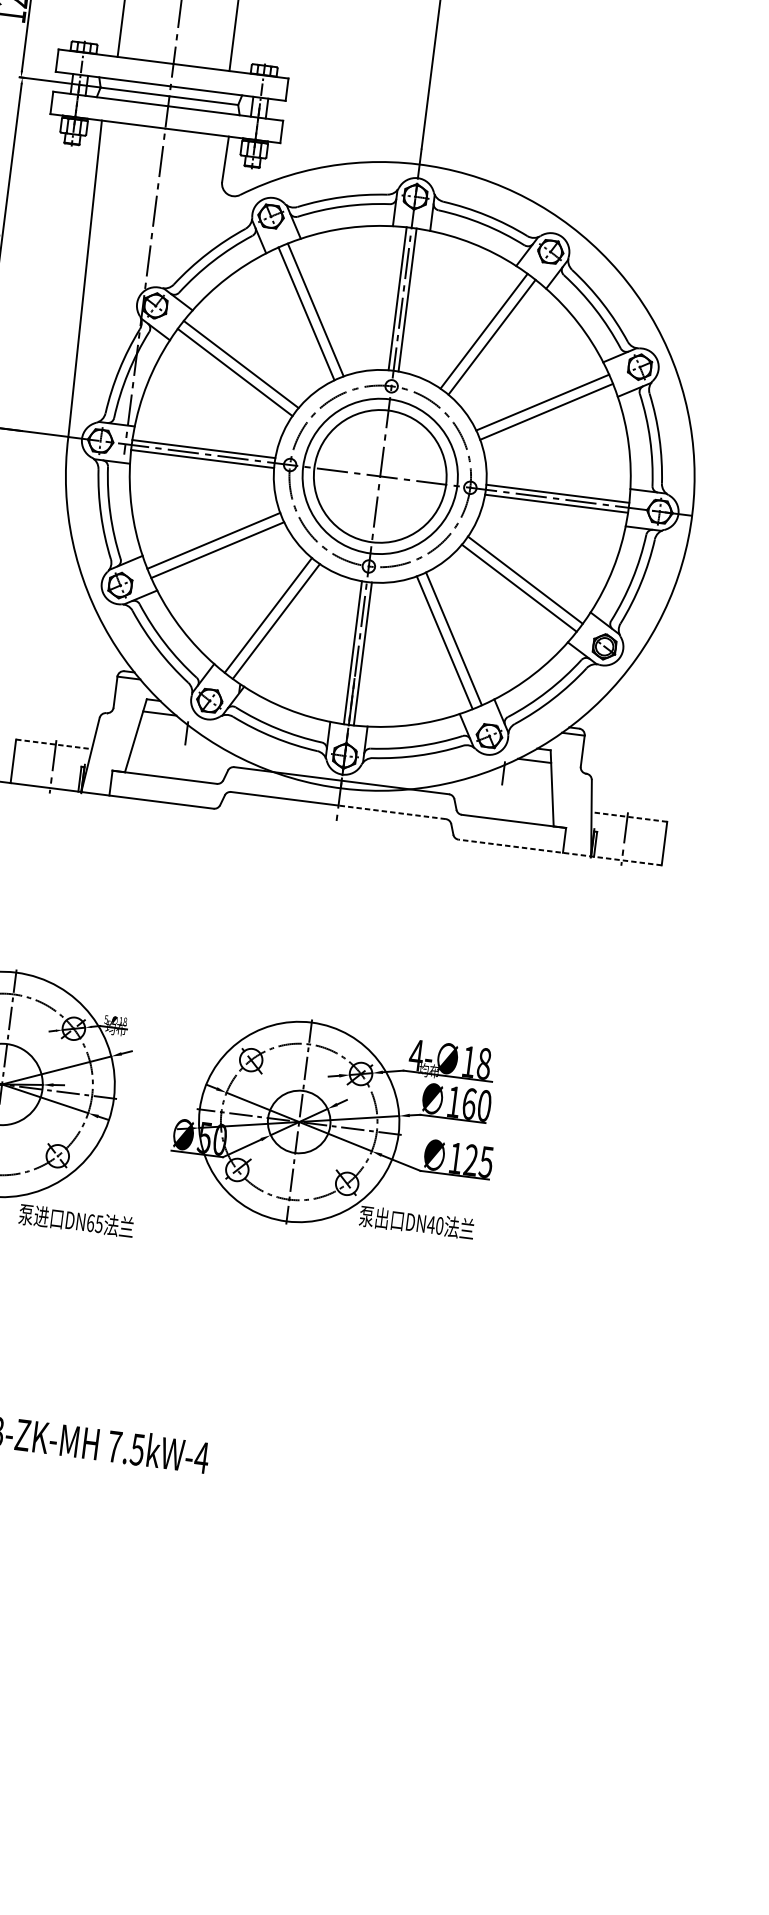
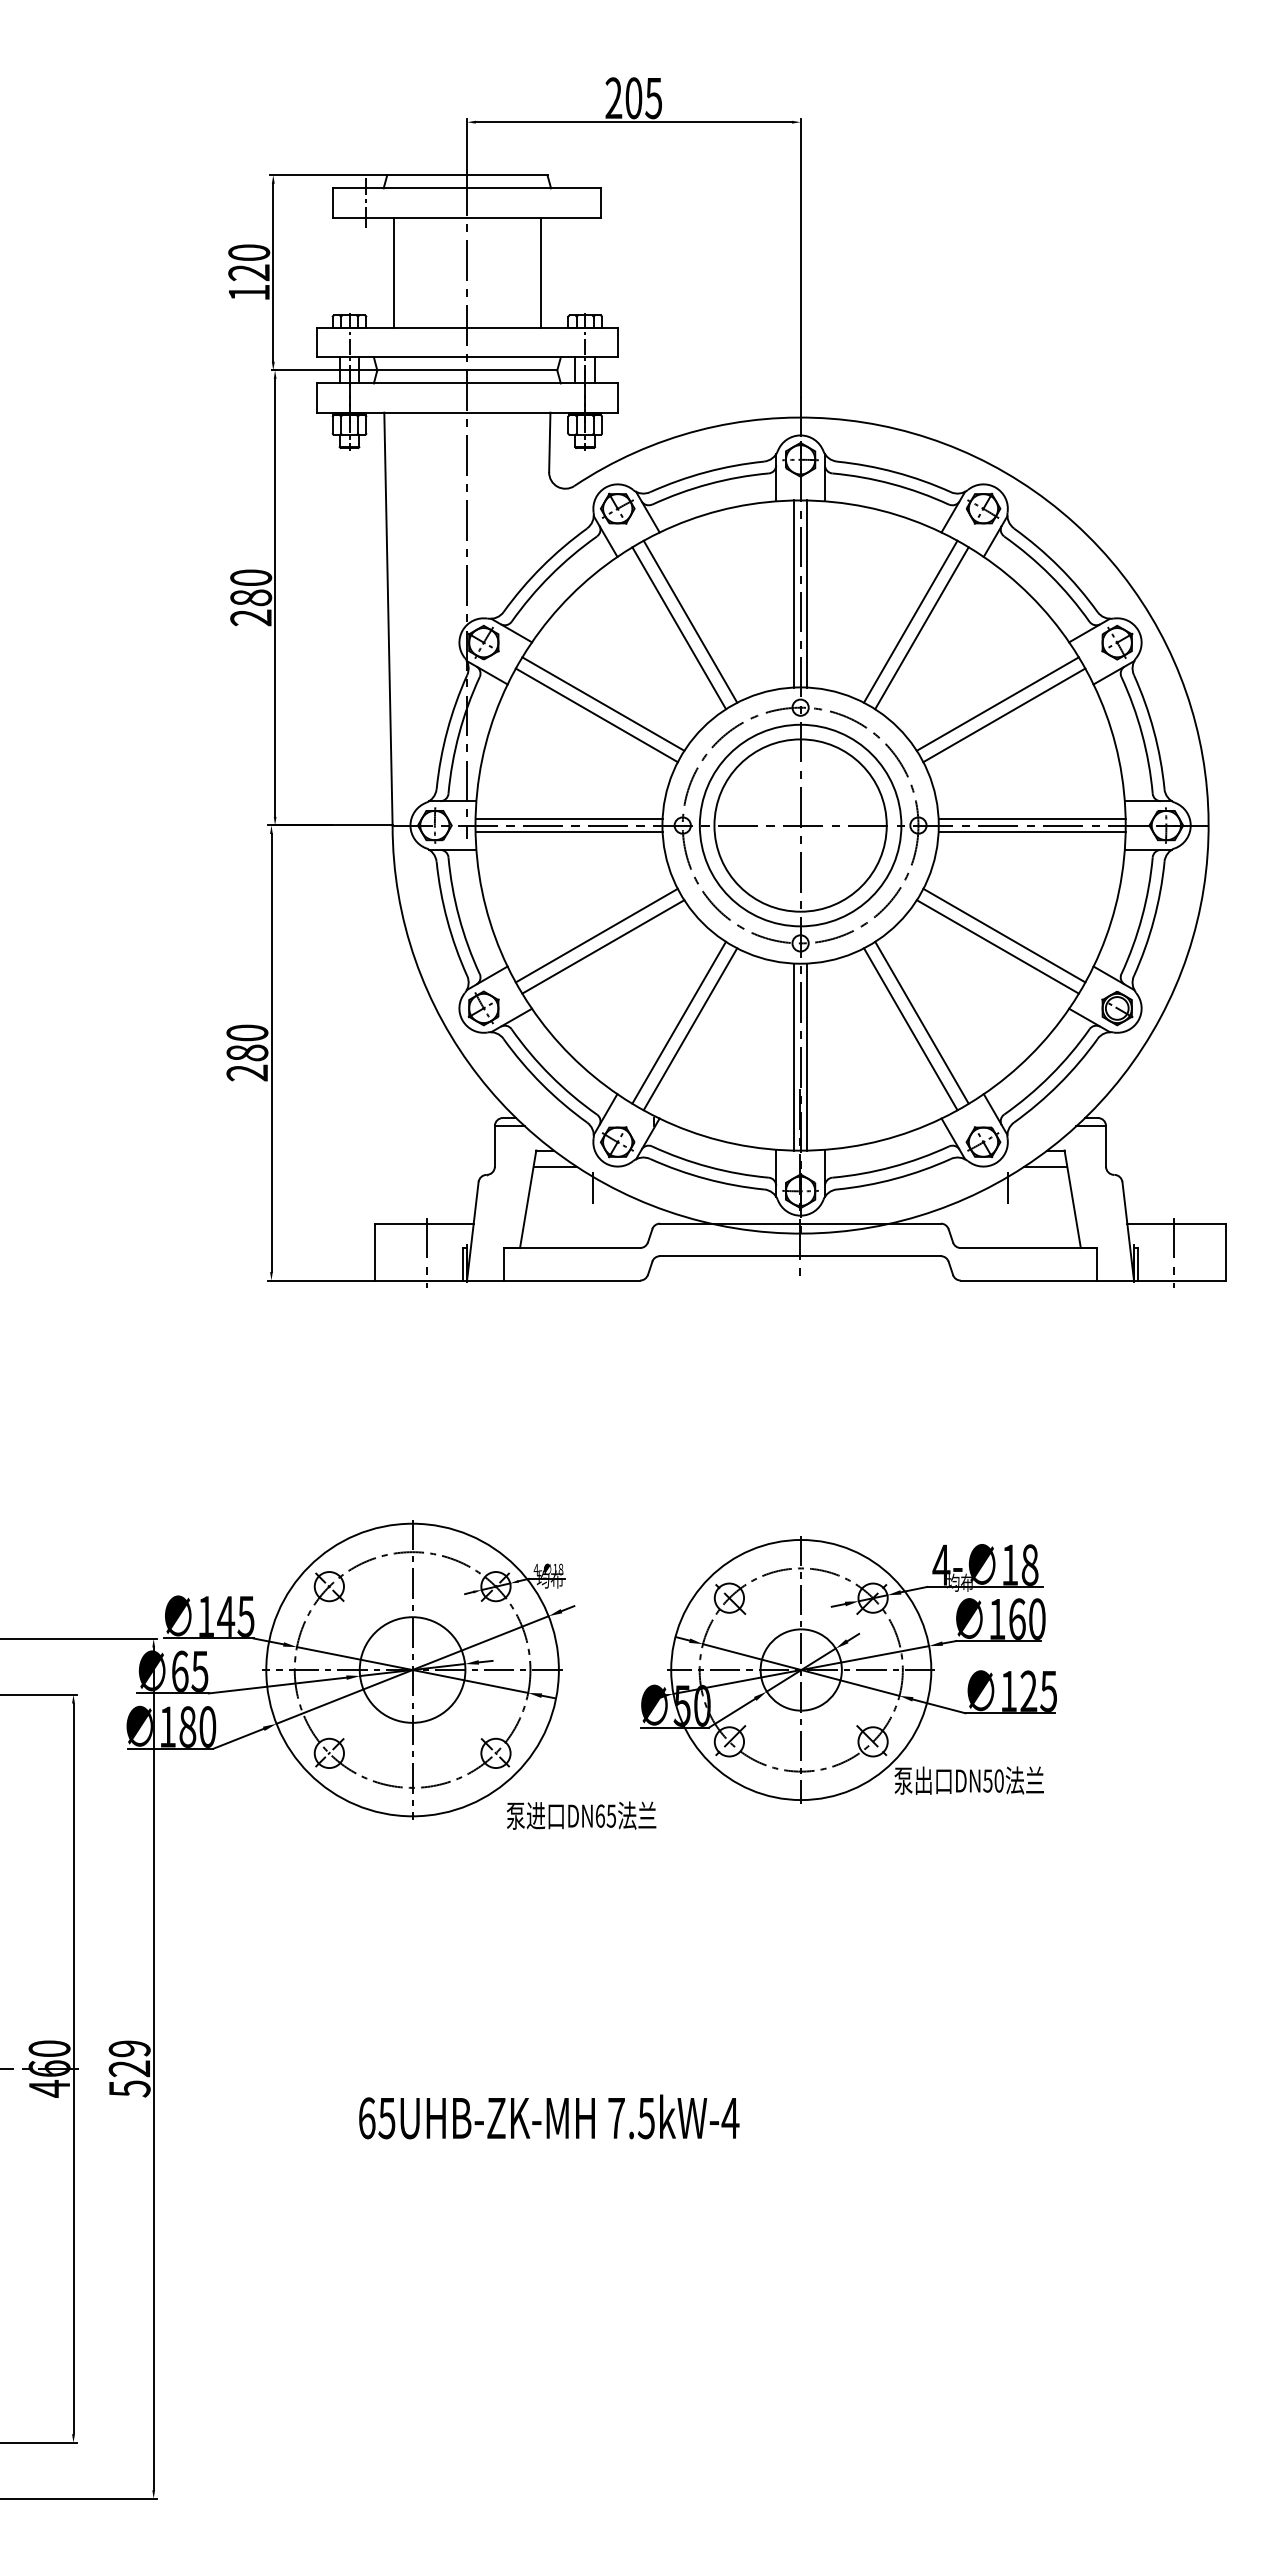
line: (54, 744) -> (424, 1223), dashed -> solid
line: (392, 812) -> (870, 1256), dashed -> solid
line: (629, 816) -> (1176, 1223), dashed -> solid
line: (560, 852) -> (1093, 1280), dashed -> solid
text: (105, 1019) -> (535, 1569), 5- -> 4-
text: (76, 1220) -> (581, 1815), moved
text: (430, 1224) -> (987, 1780), DN40 -> DN50

